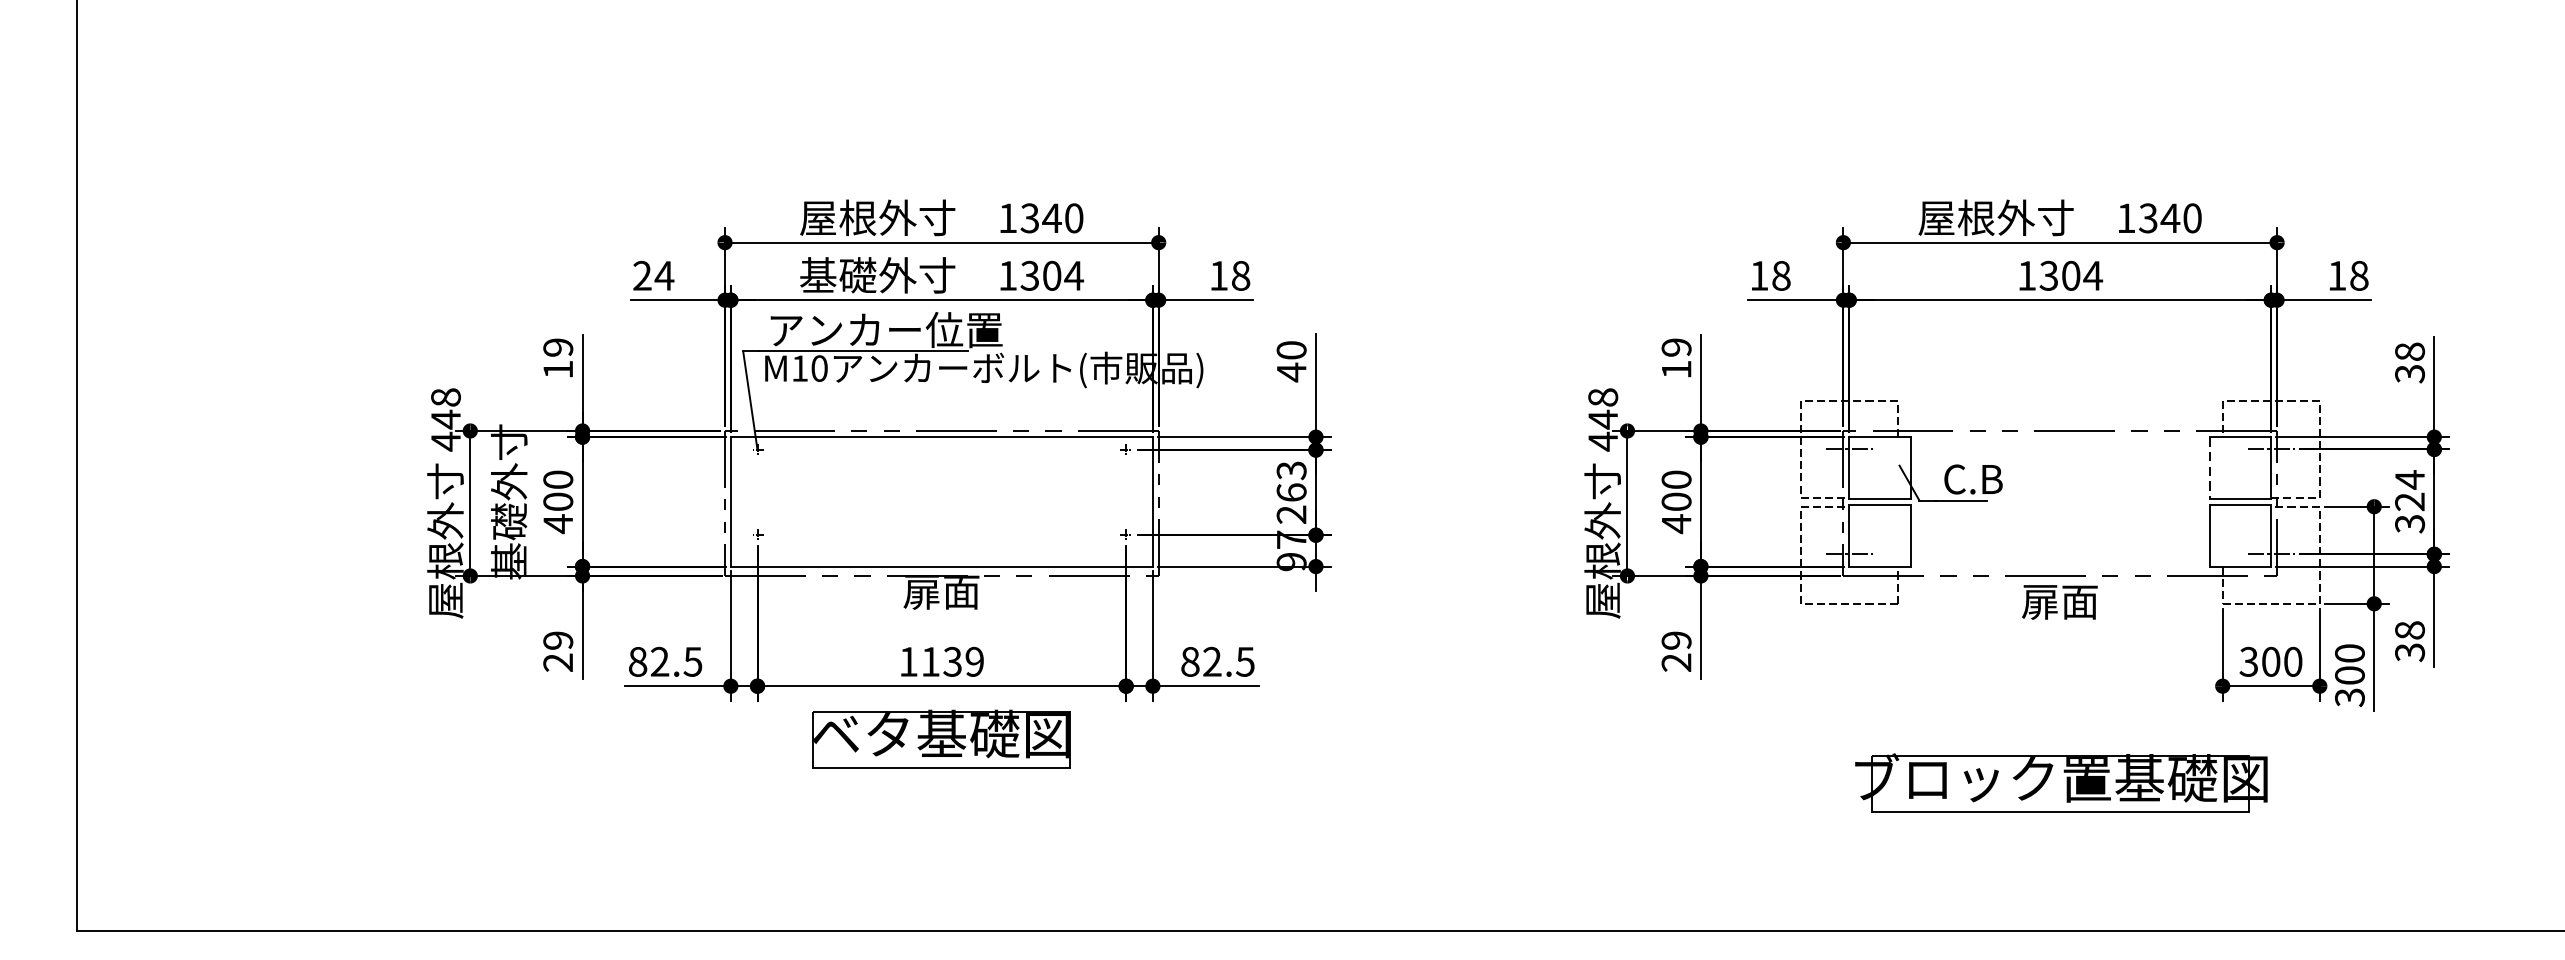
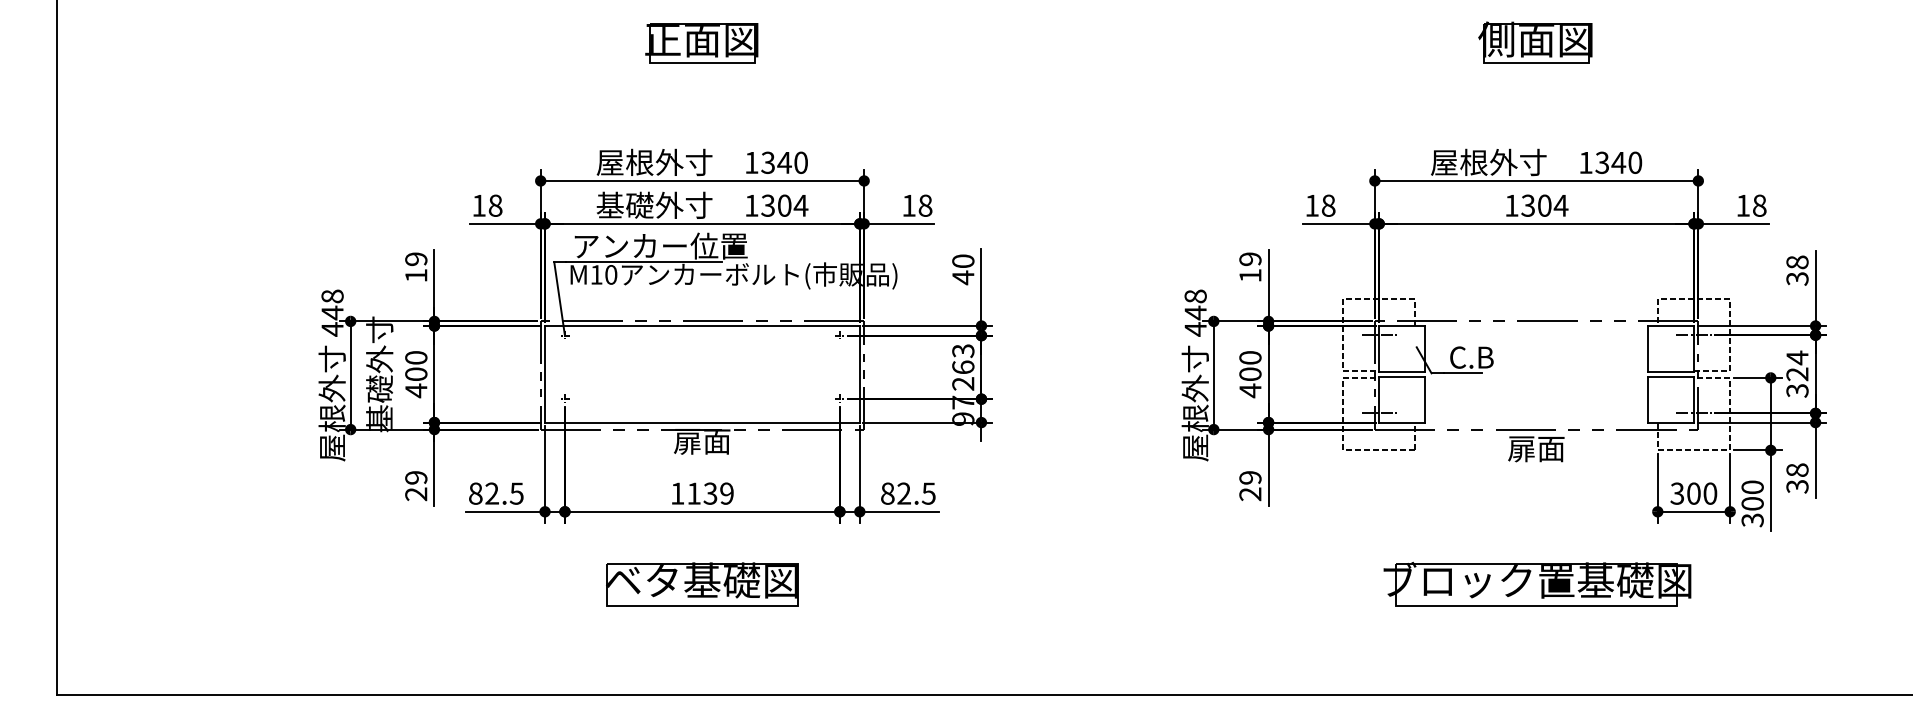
part: (2058, 57) -> (1535, 42), added
part: (940, 58) -> (701, 43), added
text: (653, 275) -> (487, 205), 24 -> 18
line: (2210, 467) -> (1648, 348), dashed -> solid
part: (941, 739) -> (702, 584), moved

